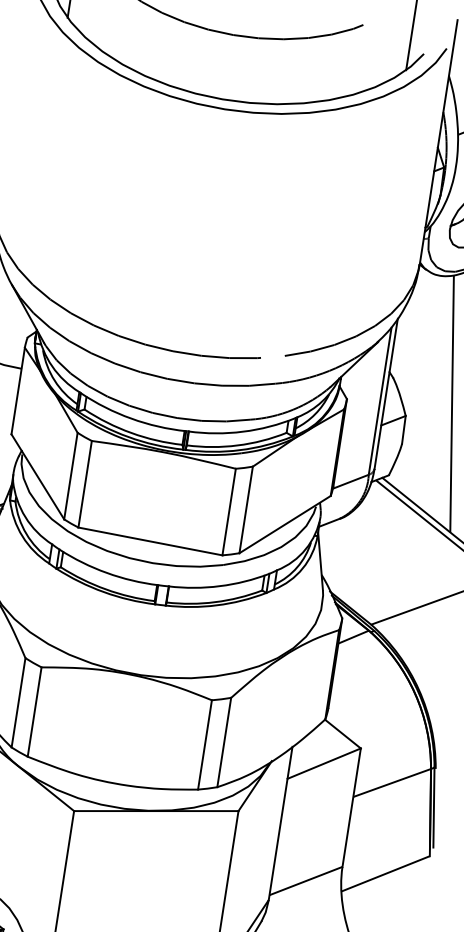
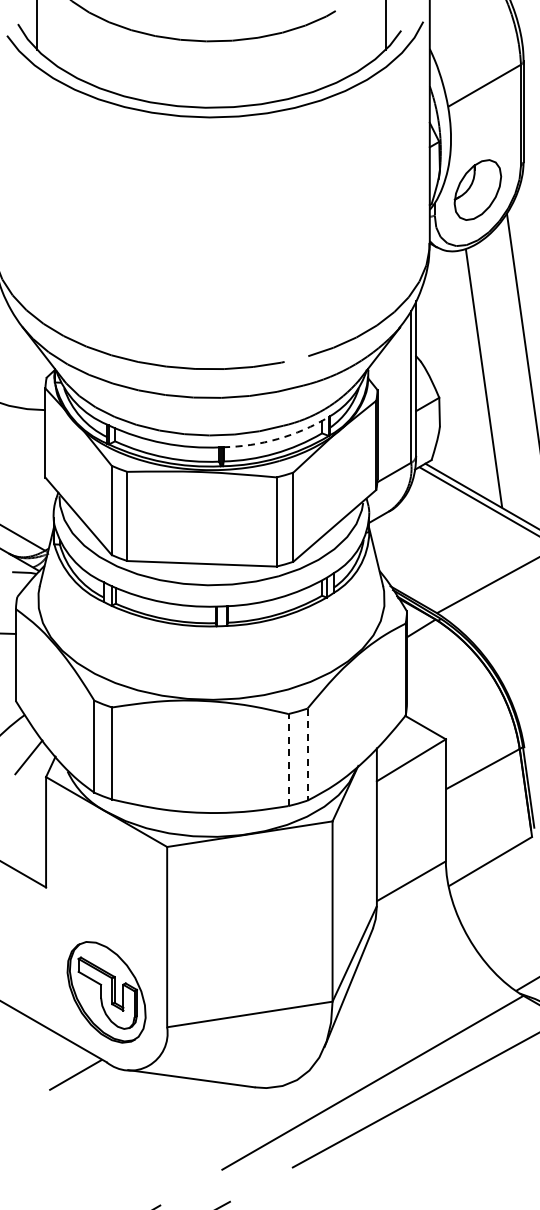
arc: (242, 432) -> (277, 439), solid -> dashed
line: (224, 743) -> (307, 755), solid -> dashed
line: (205, 744) -> (288, 759), solid -> dashed

